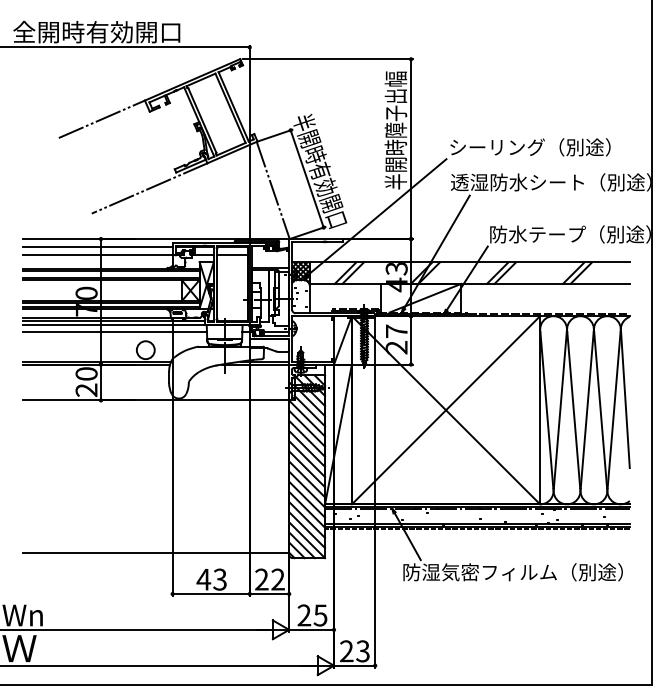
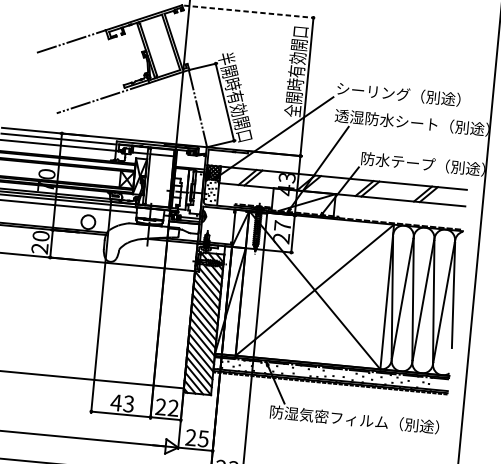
line: (327, 59) -> (249, 11), solid -> dashed
text: (395, 130) -> (296, 71), 半開時障子出幅 -> 全開時有効開口

